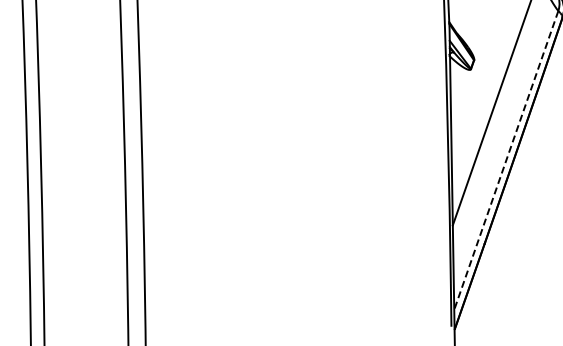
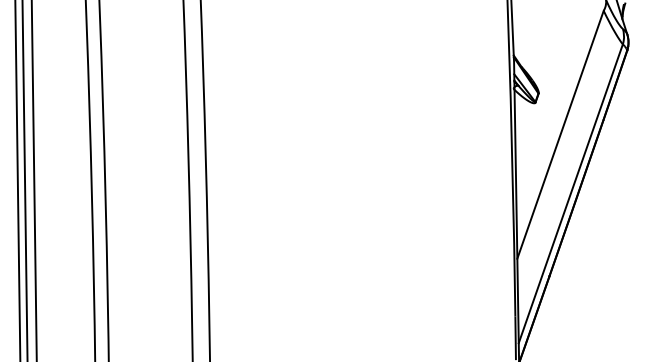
line: (505, 161) -> (570, 194), dashed -> solid

